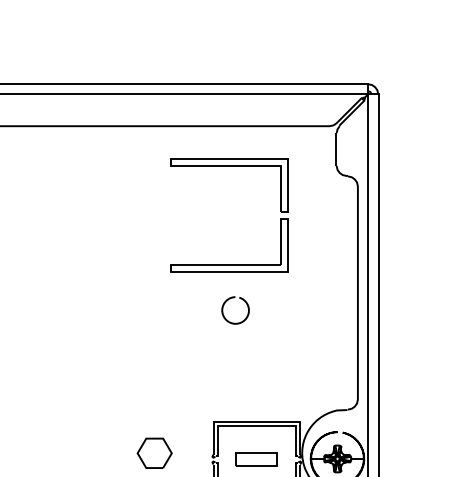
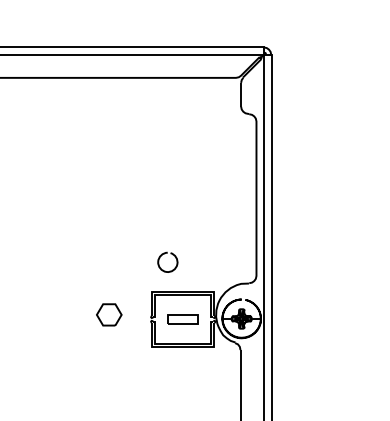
part: (229, 167) -> (163, 107), removed
curve: (230, 299) -> (164, 254), moved

